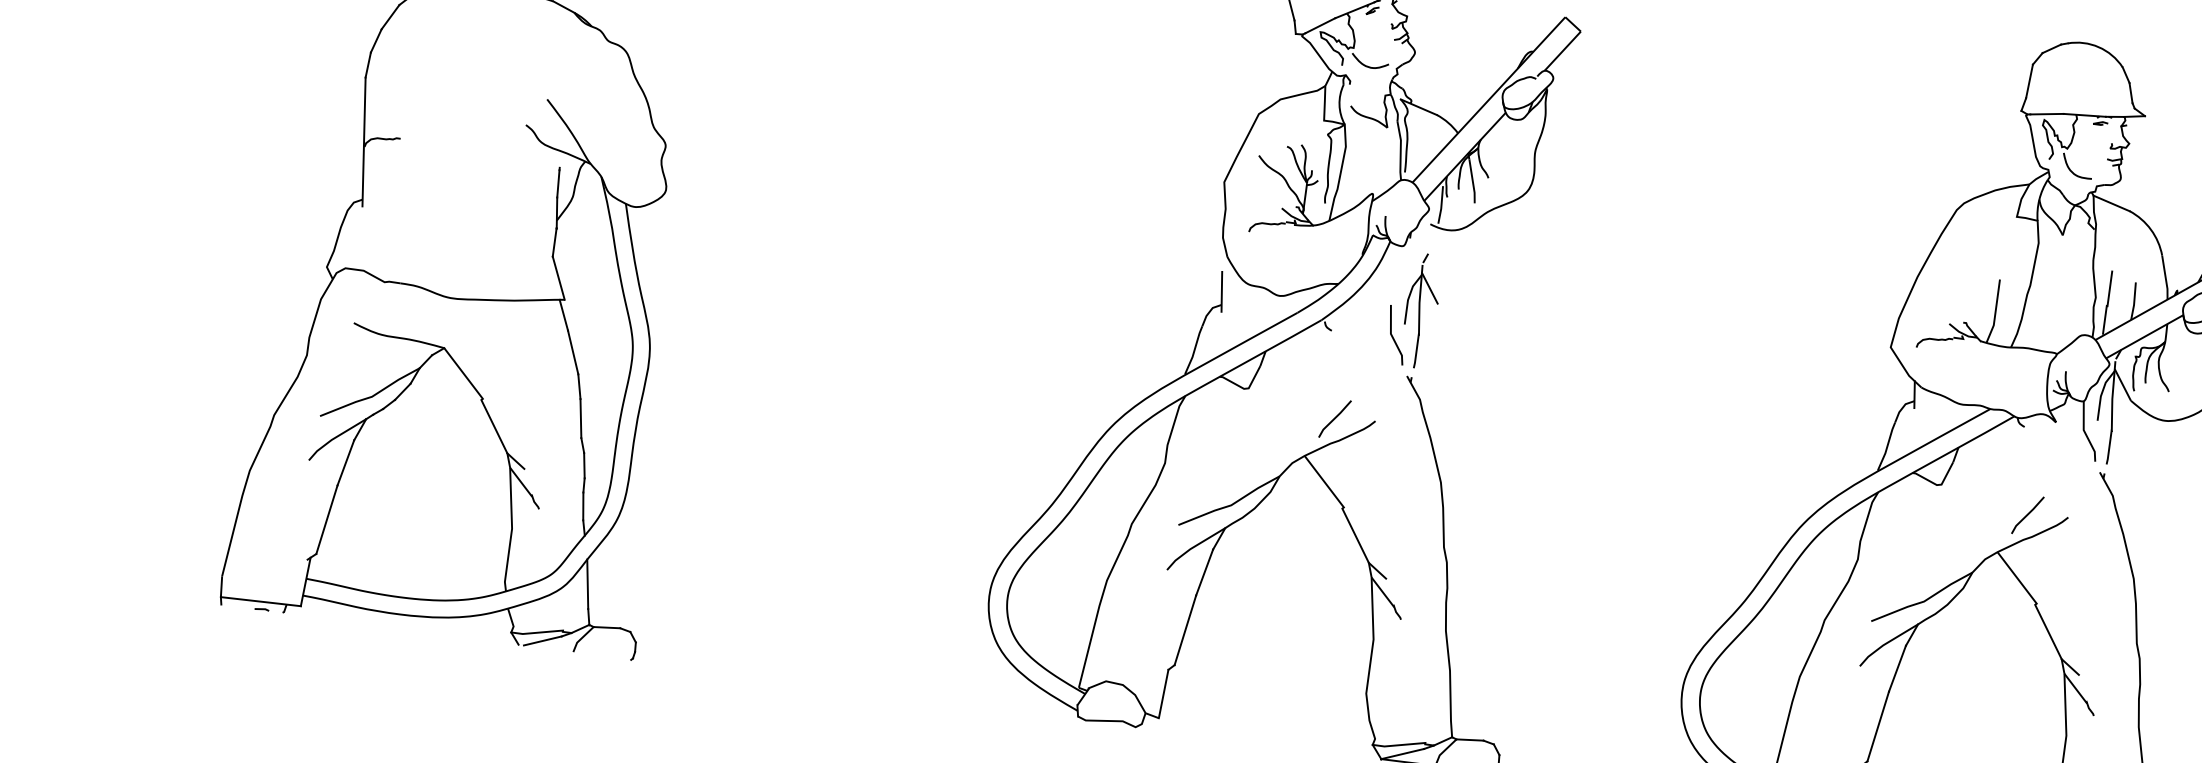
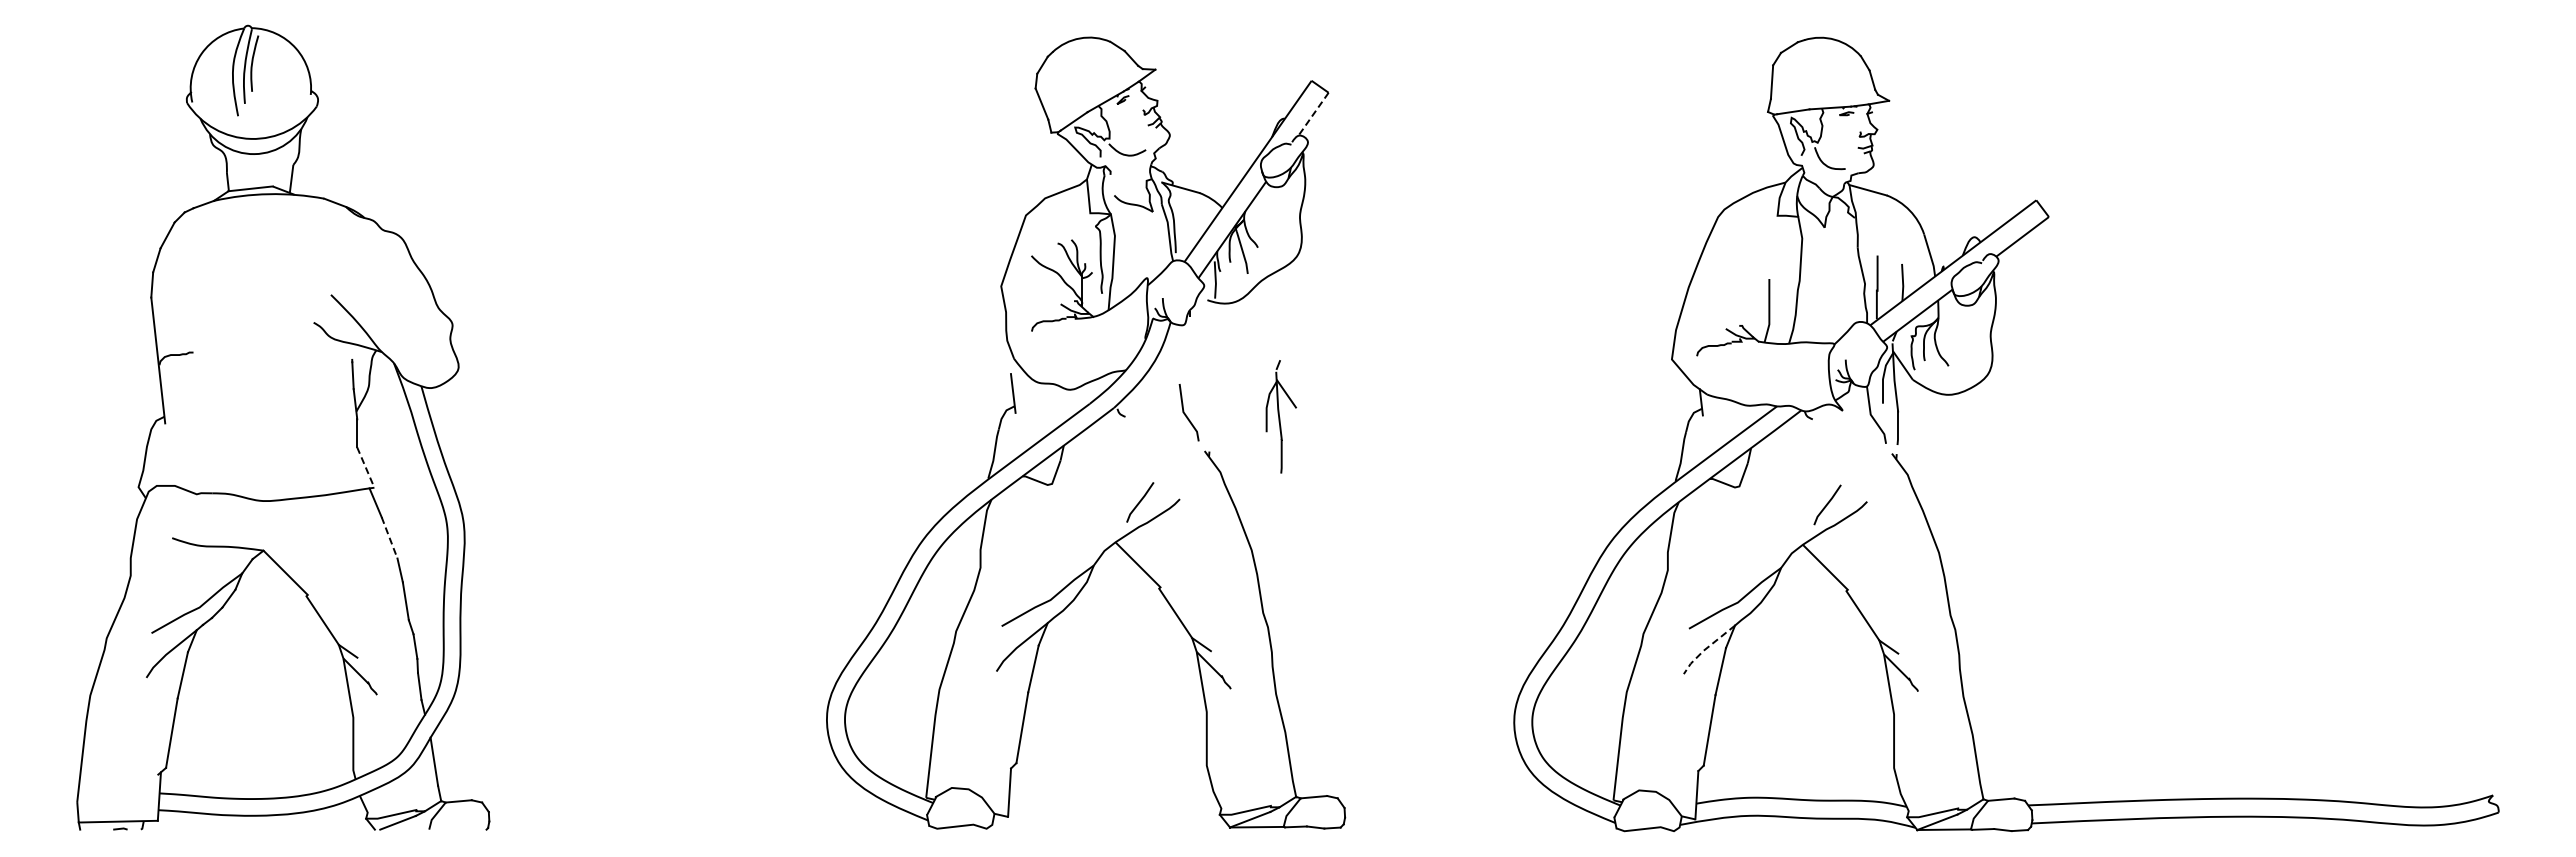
line: (1562, 51) -> (1313, 114), solid -> dashed
line: (558, 278) -> (365, 467), solid -> dashed
part: (1420, 310) -> (1280, 416), moved
line: (572, 353) -> (389, 538), solid -> dashed
line: (1886, 643) -> (1706, 648), solid -> dashed

